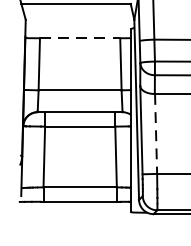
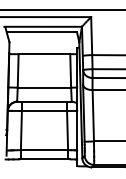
line: (80, 38) -> (44, 54), dashed -> solid
line: (156, 133) -> (93, 115), dashed -> solid

